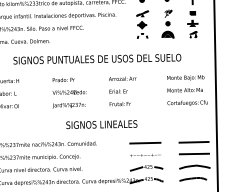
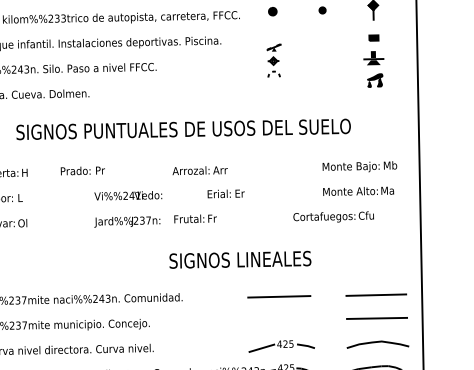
part: (167, 23) -> (323, 58), removed
part: (142, 24) -> (273, 60), size x0.6
text: (122, 78) -> (199, 169), moved
text: (63, 79) -> (82, 169), moved
text: (187, 102) -> (333, 215), moved
text: (119, 104) -> (193, 219), moved
text: (101, 124) -> (239, 259), moved
part: (145, 155) -> (279, 321), removed

